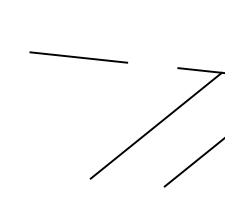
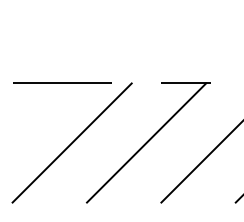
line: (81, 117) -> (71, 142), added

